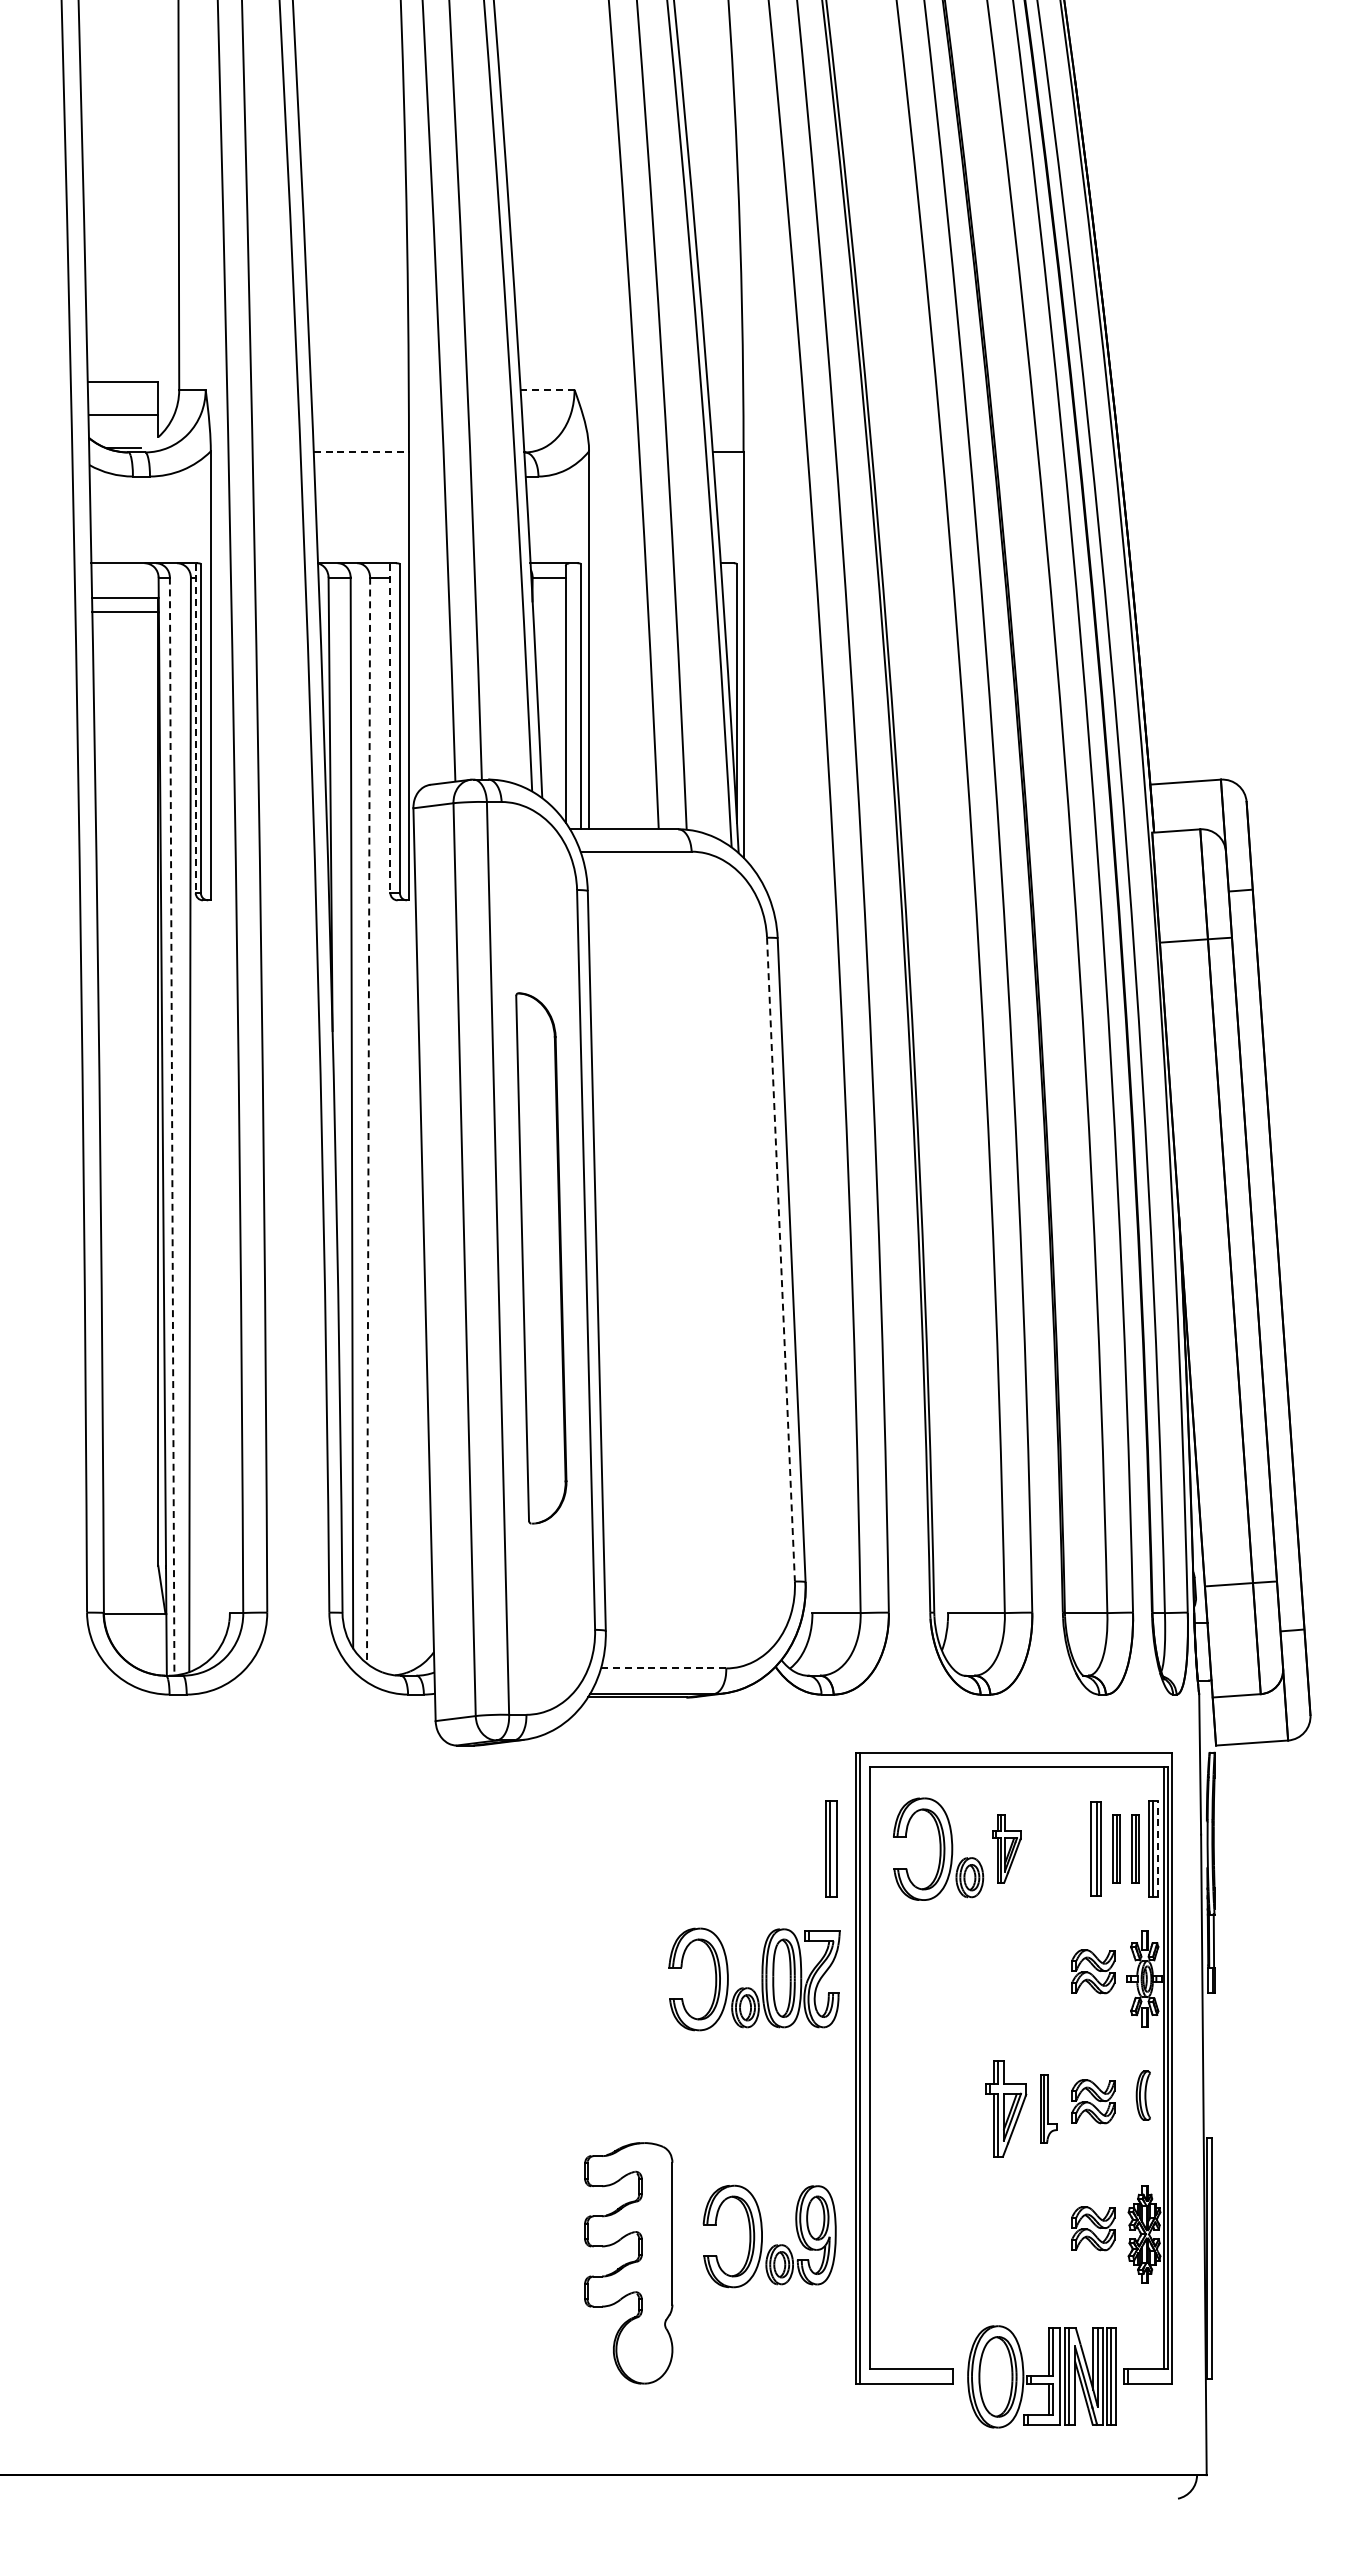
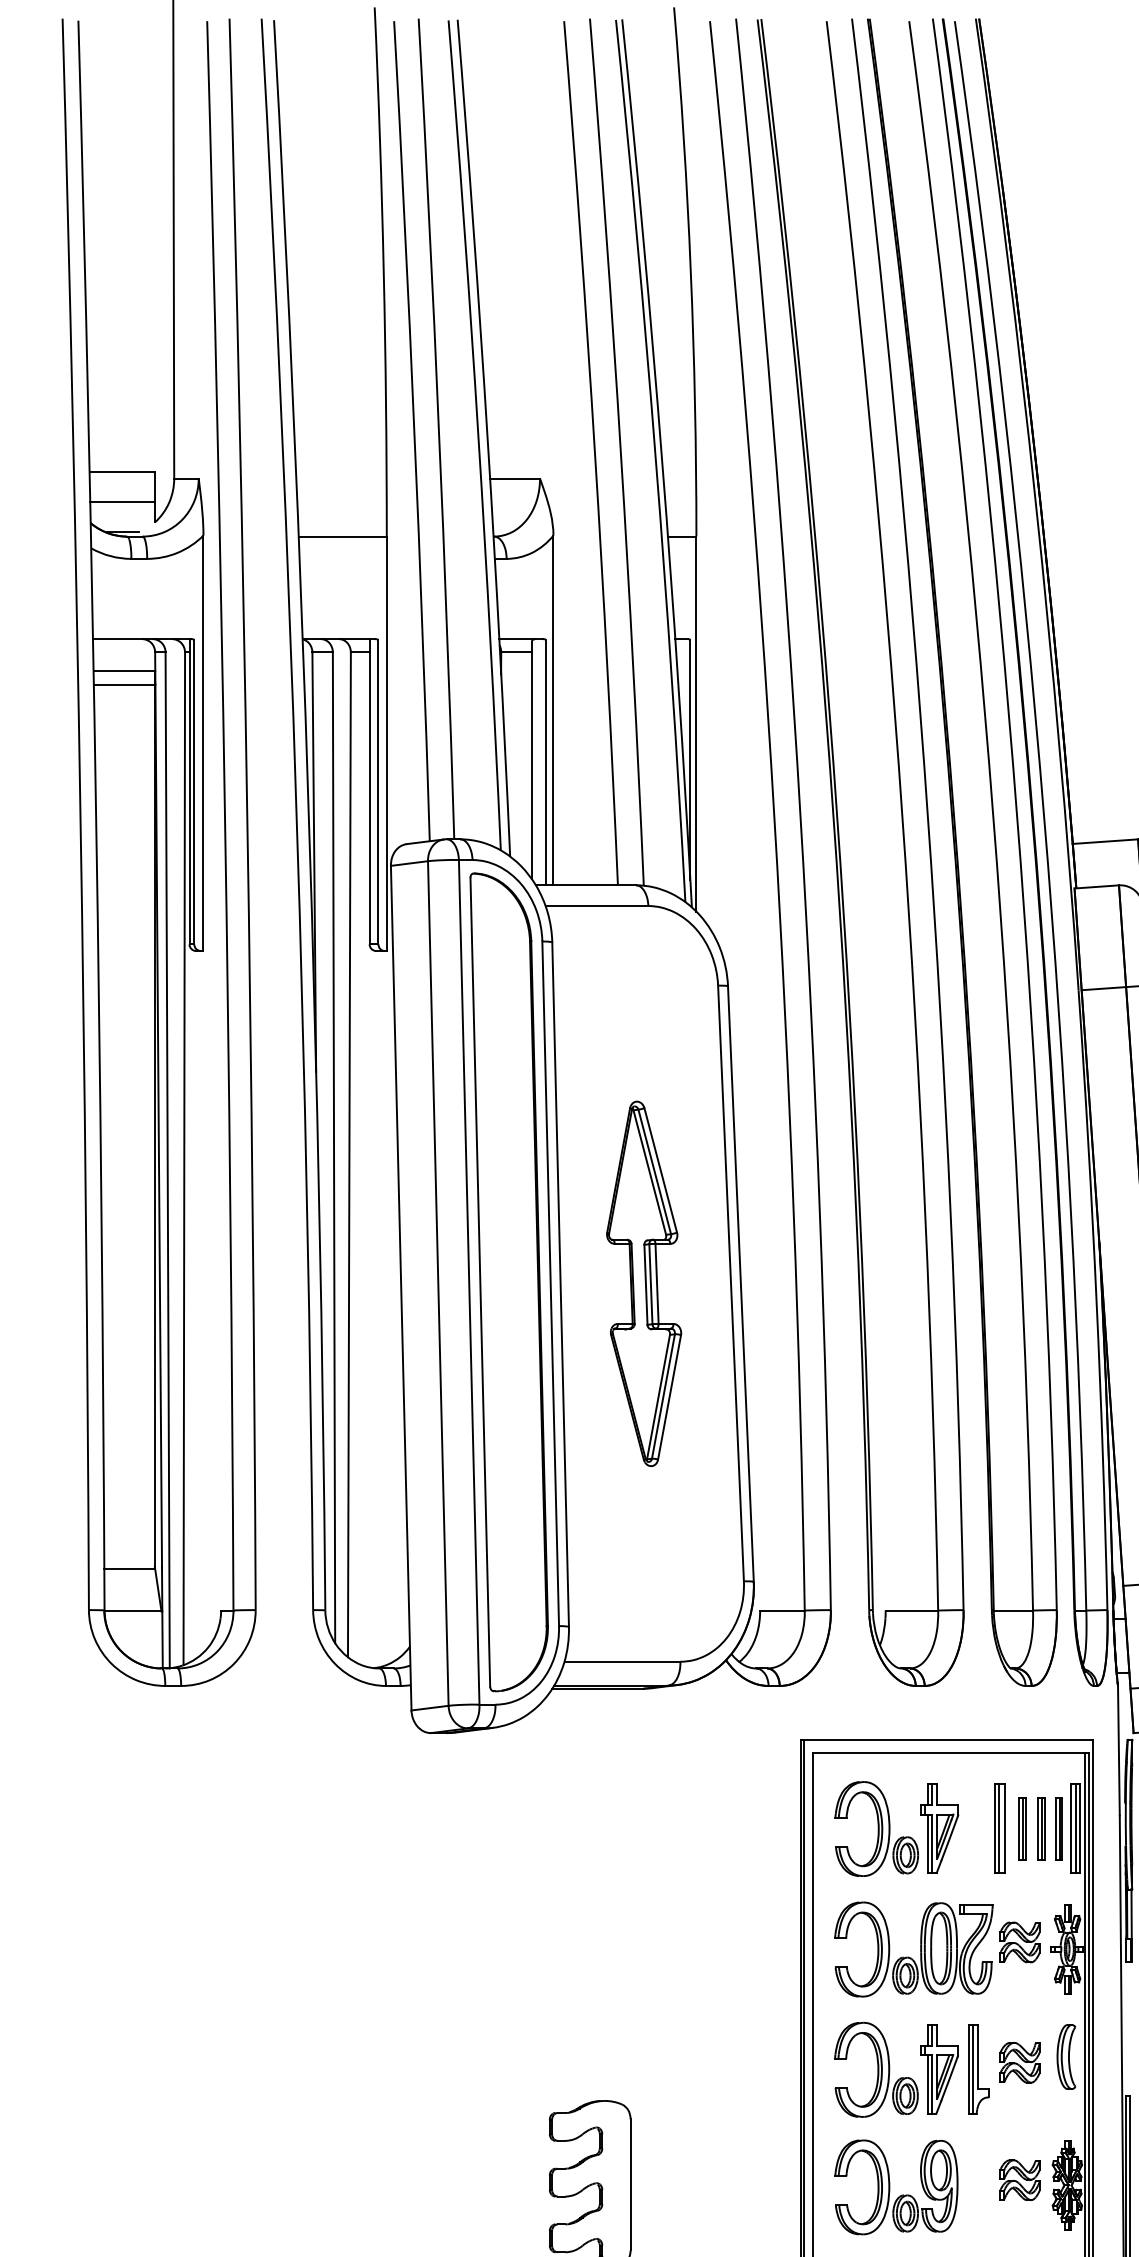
line: (548, 389) -> (515, 478), dashed -> solid
line: (361, 452) -> (342, 536), dashed -> solid
line: (195, 728) -> (189, 792), dashed -> solid
line: (390, 729) -> (369, 792), dashed -> solid
line: (368, 1120) -> (349, 1154), dashed -> solid
line: (172, 1127) -> (168, 1161), dashed -> solid
part: (541, 1258) -> (509, 1282), size x1.67
part: (686, 1259) -> (643, 1283), added
line: (780, 1260) -> (730, 1284), dashed -> solid
line: (130, 1568) -> (129, 1569), added
line: (663, 1668) -> (622, 1661), dashed -> solid
part: (831, 1848) -> (999, 1828), moved
part: (1006, 1848) -> (939, 1828), size x1.43
part: (1095, 1848) -> (1022, 1828), size x0.71
line: (1157, 1848) -> (1079, 1828), dashed -> solid
part: (761, 1979) -> (920, 1949), moved
part: (1143, 2095) -> (1066, 2056), size x1.43
part: (1048, 2108) -> (978, 2068), size x1.43
part: (937, 2109) -> (875, 2069), added
part: (762, 2236) -> (889, 2187), moved

